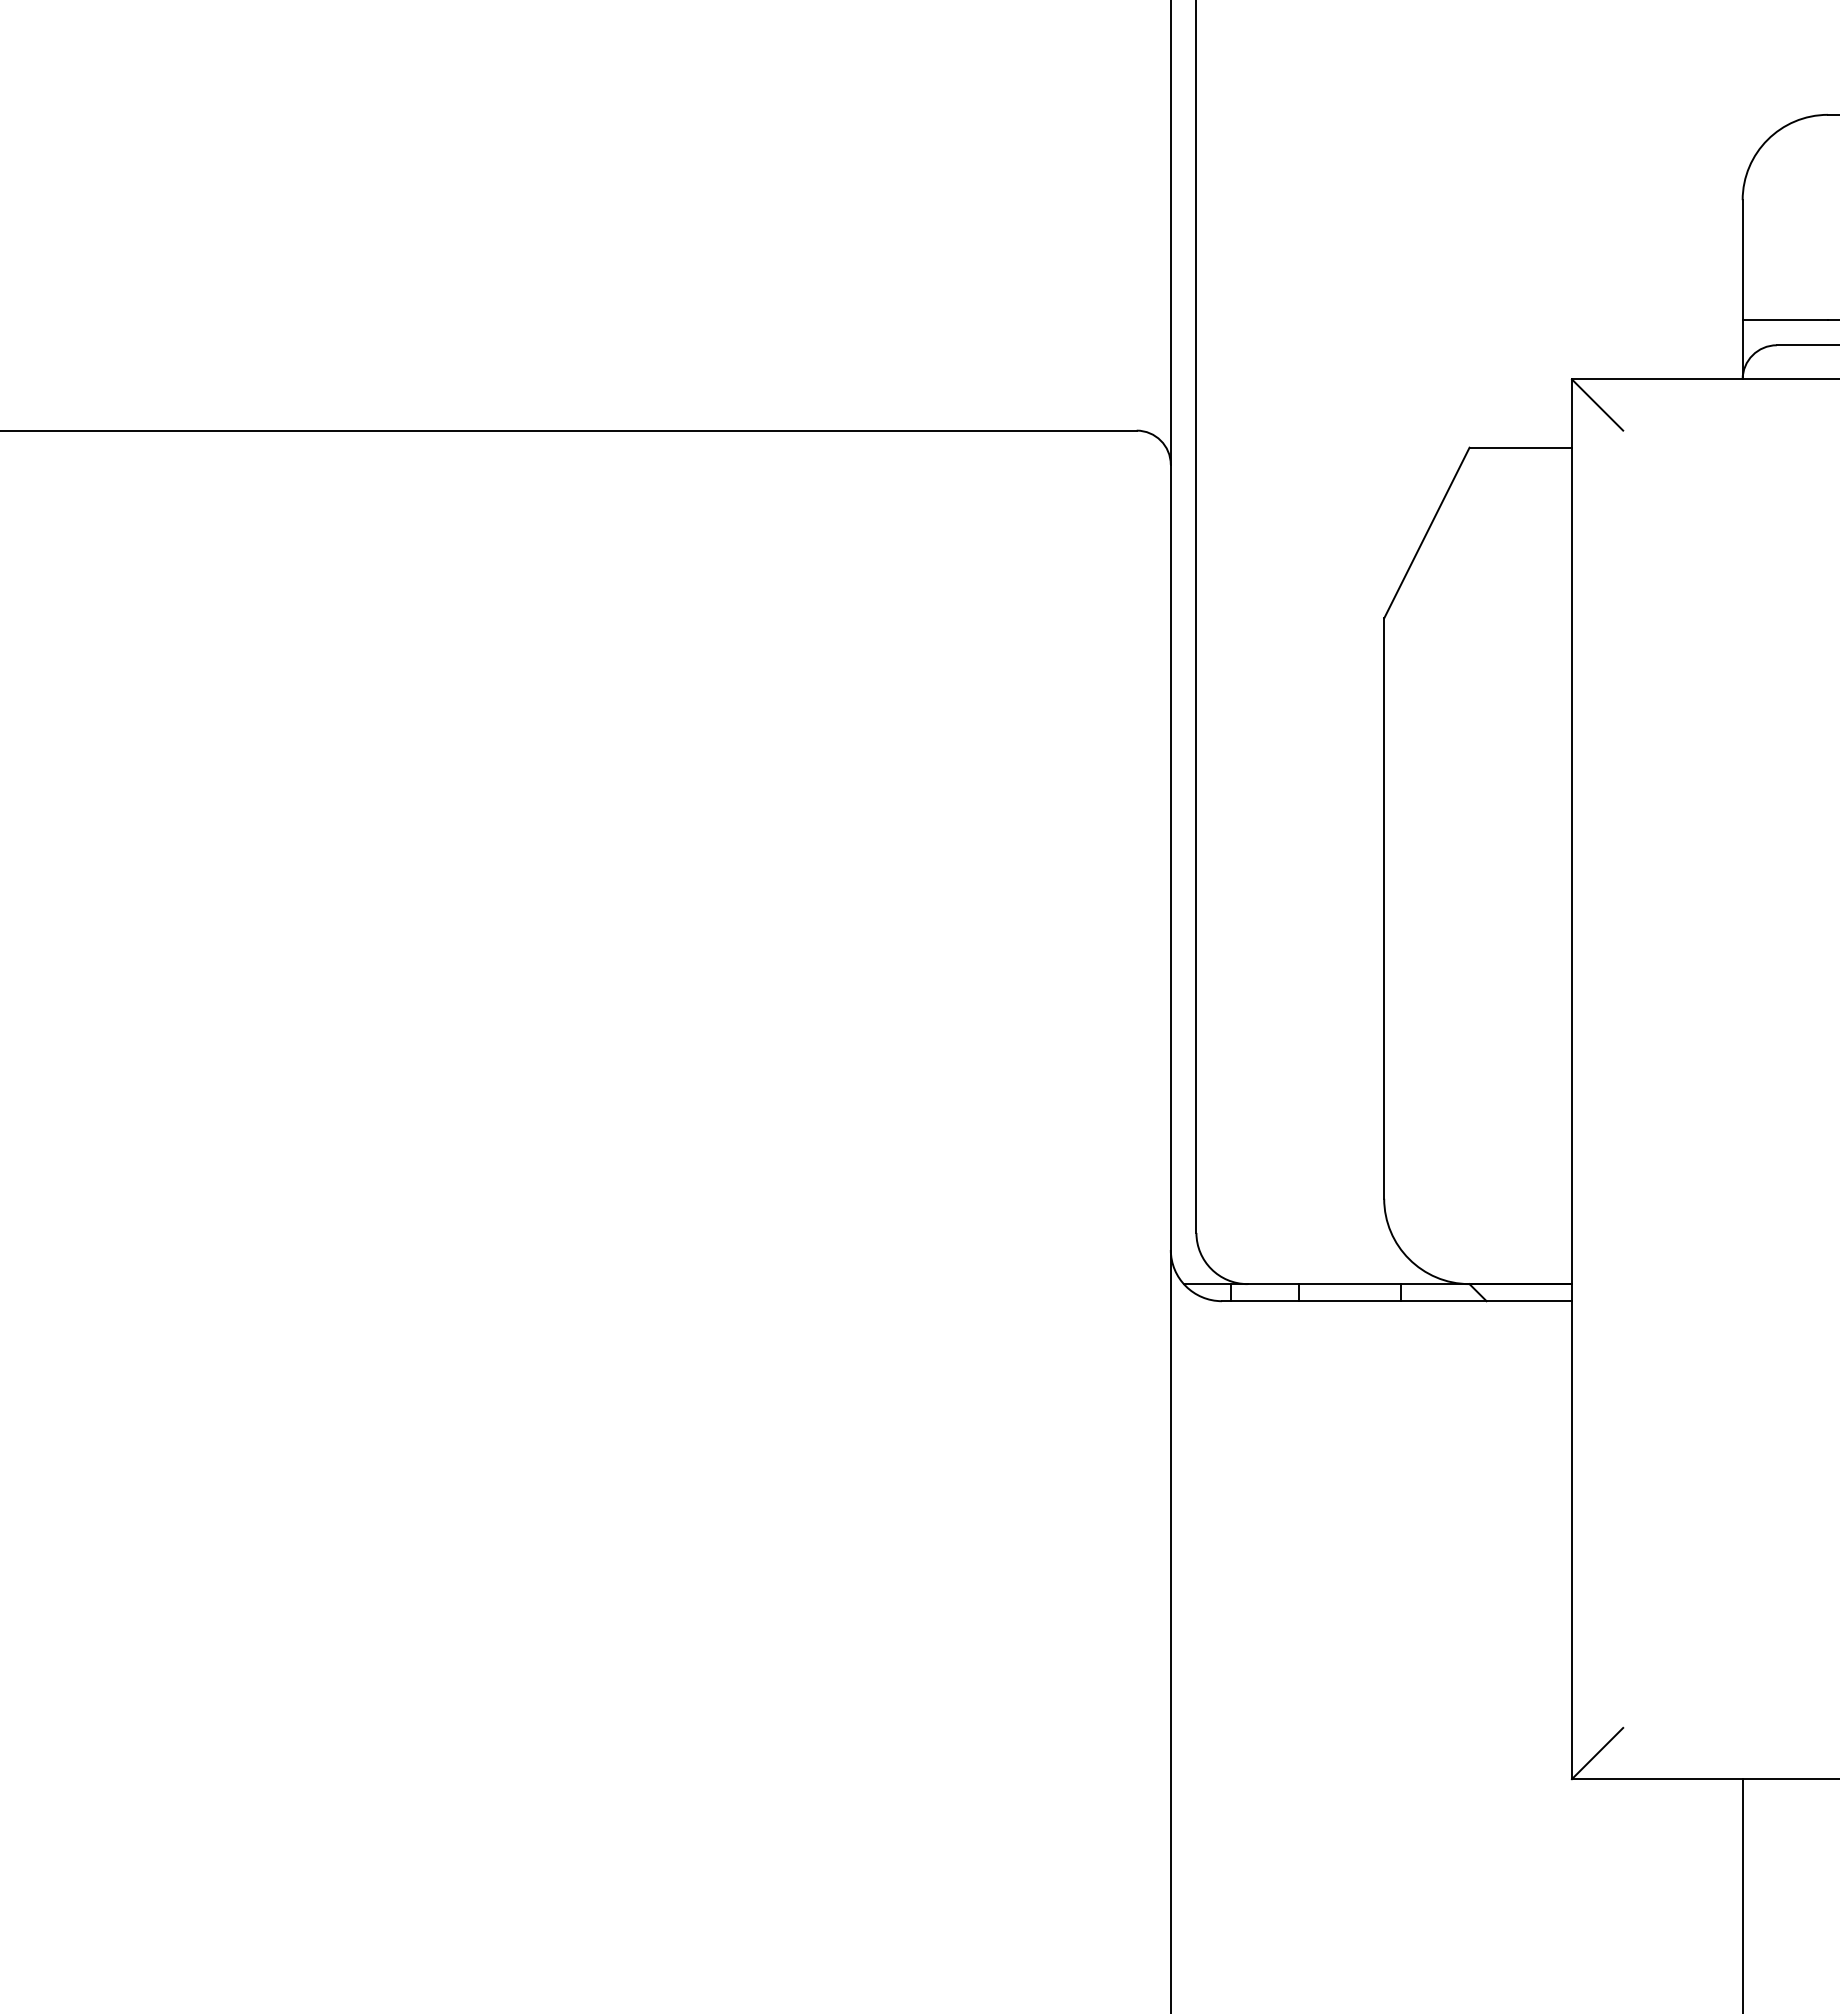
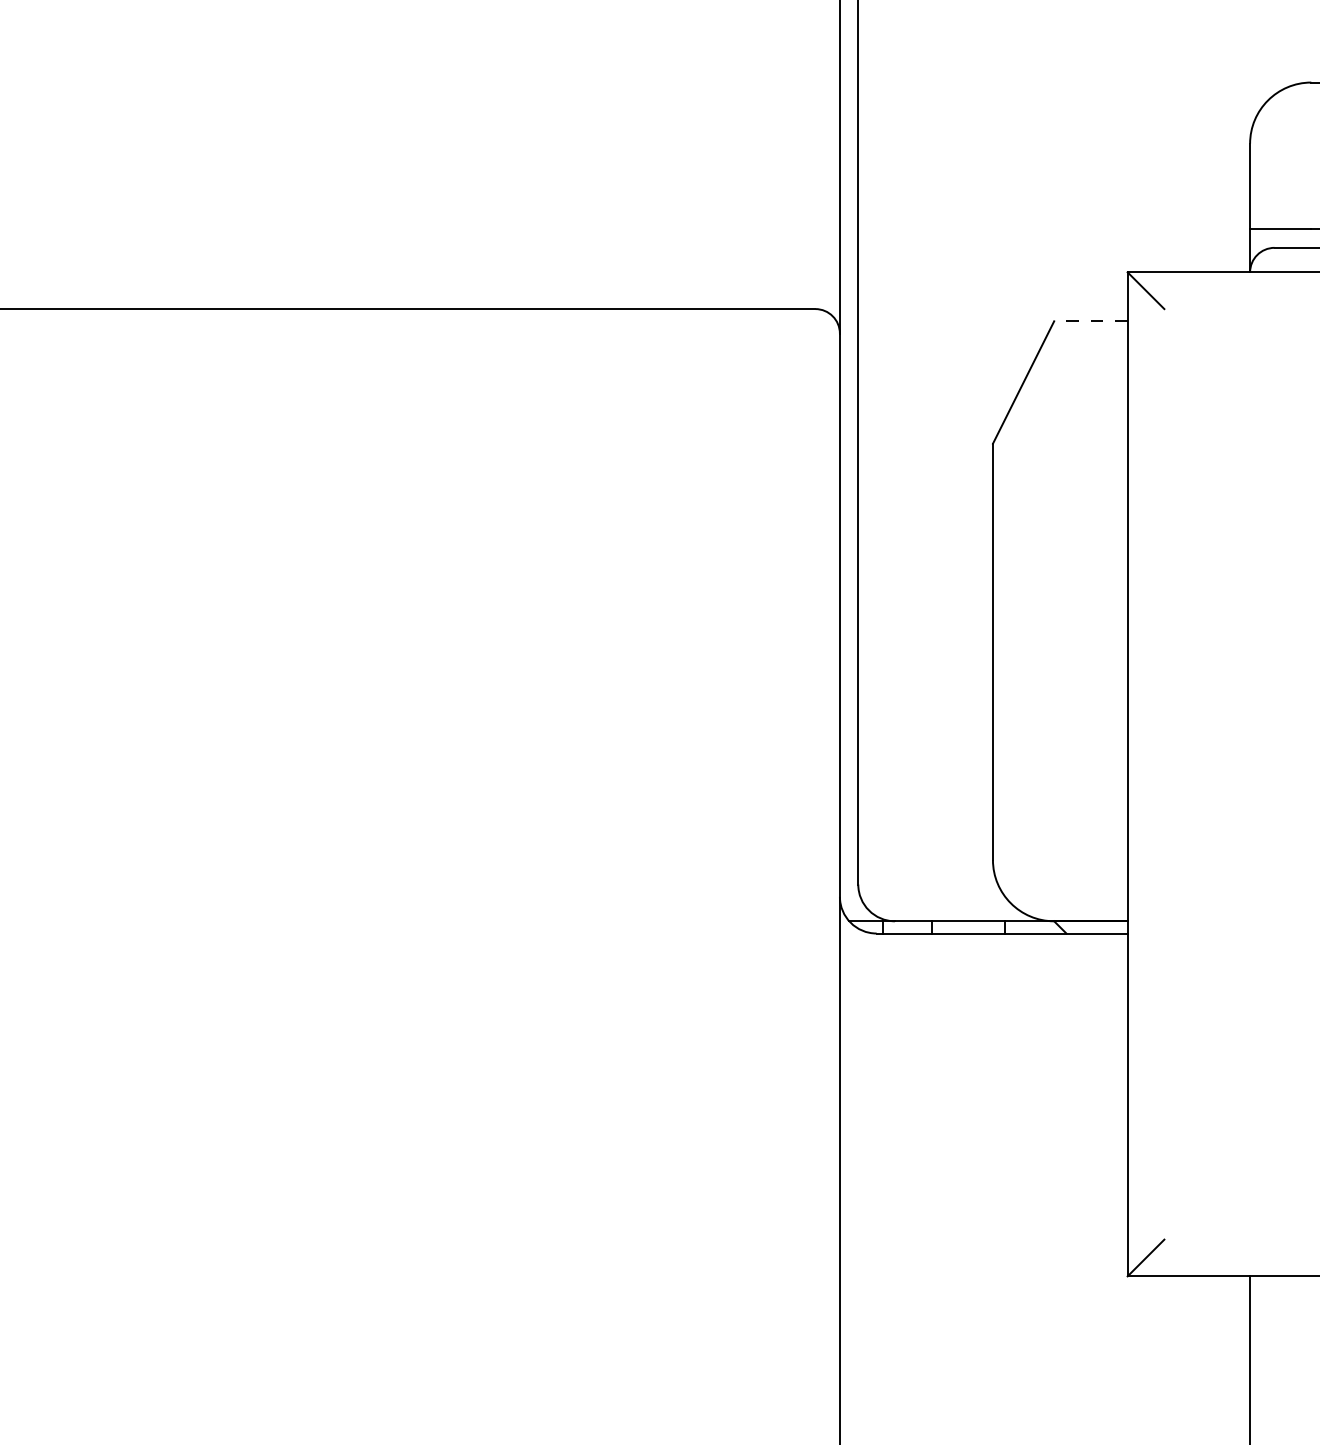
line: (1520, 447) -> (1090, 321), solid -> dashed

